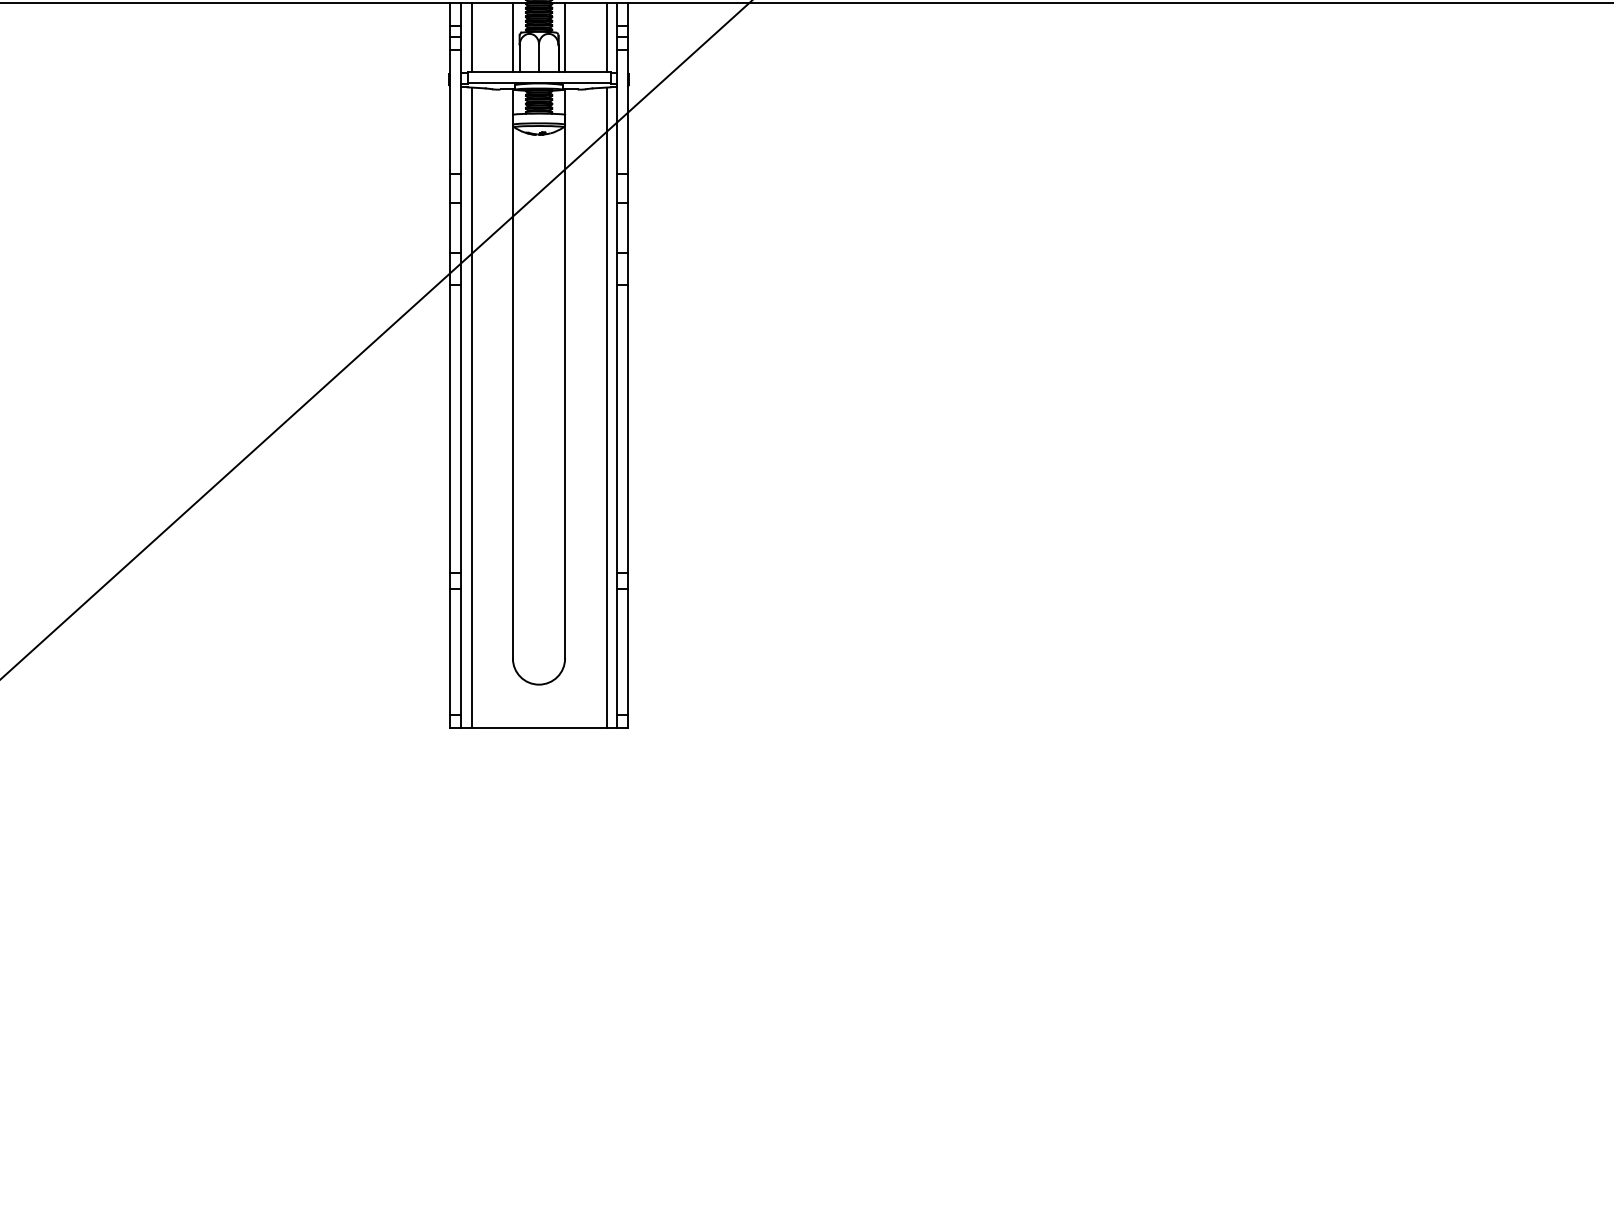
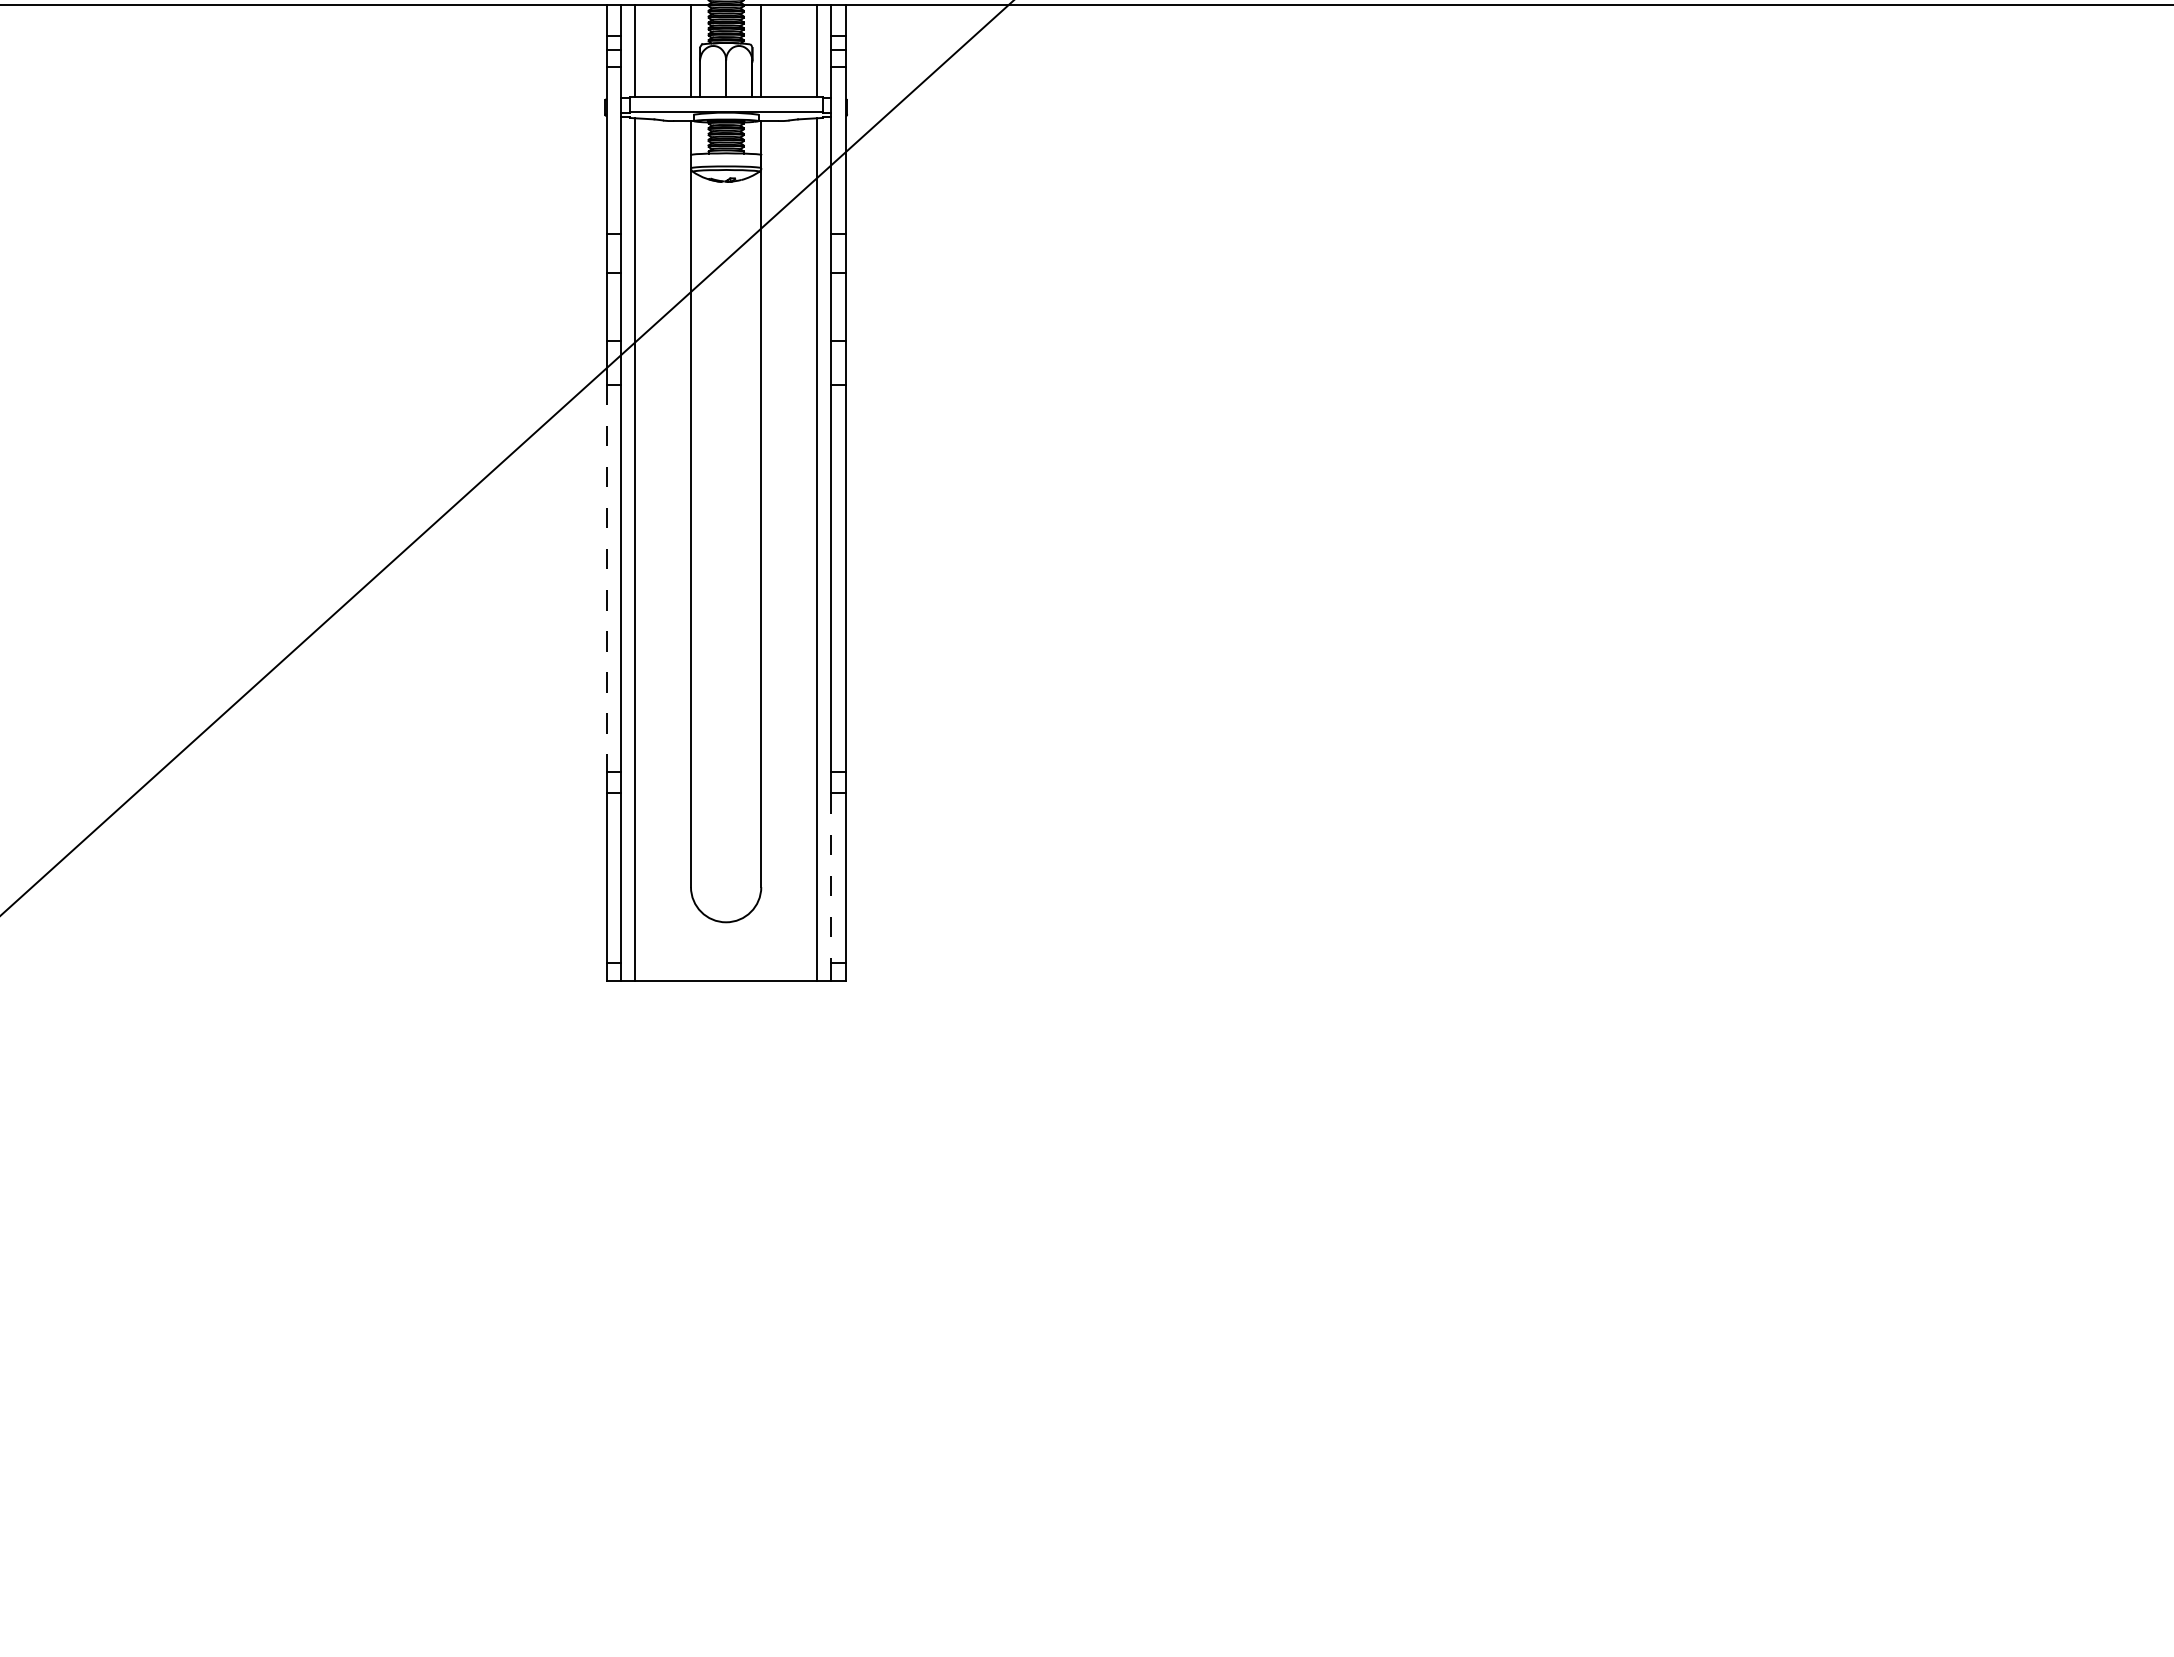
line: (450, 429) -> (606, 578), solid -> dashed
line: (617, 652) -> (831, 878), solid -> dashed

